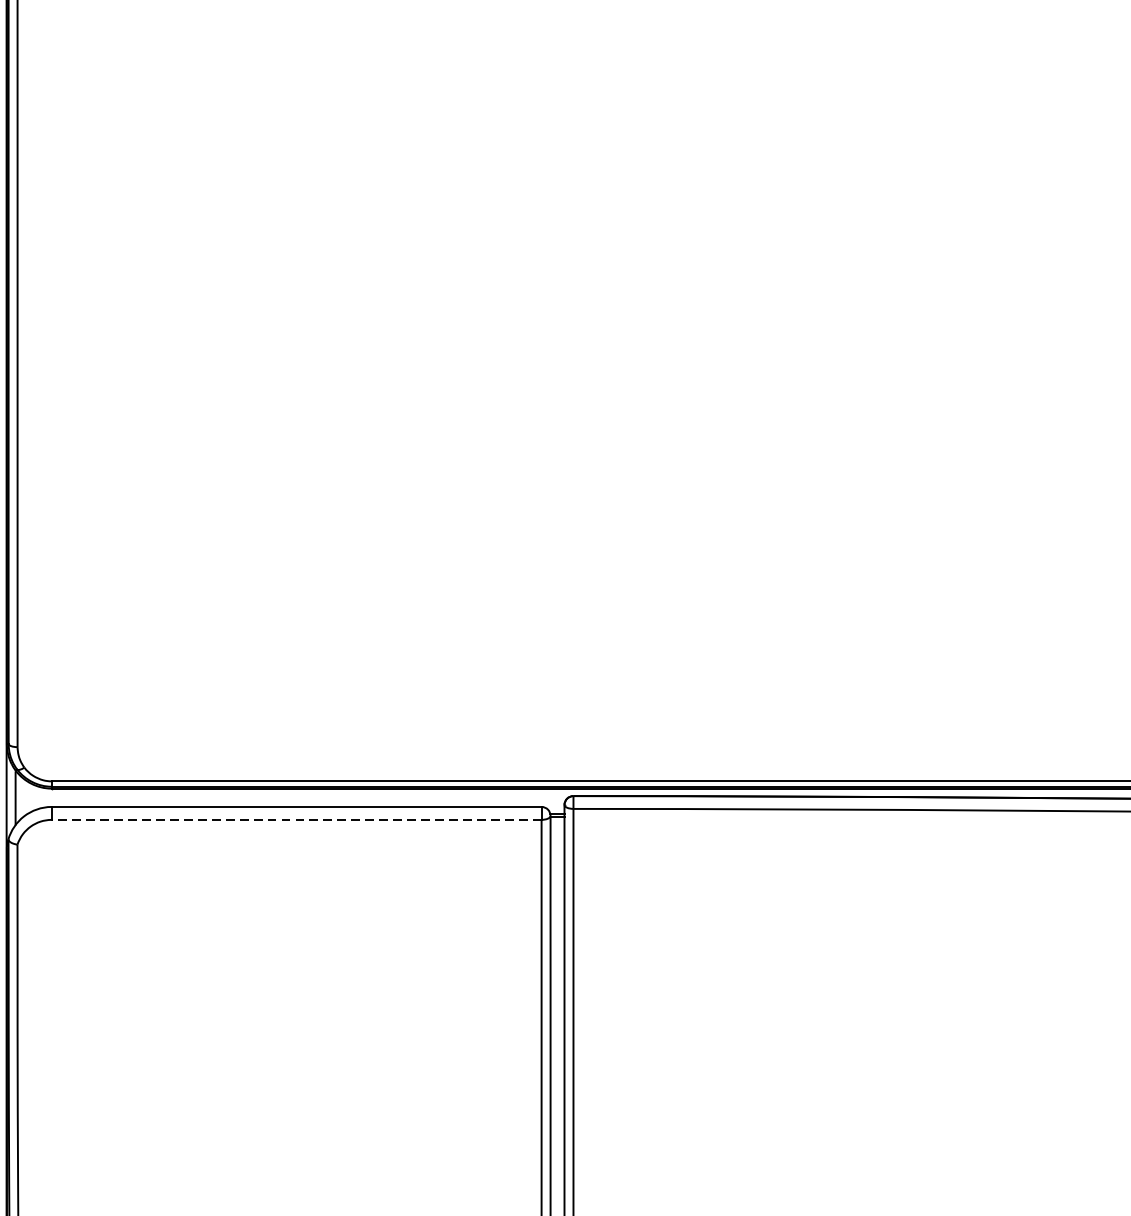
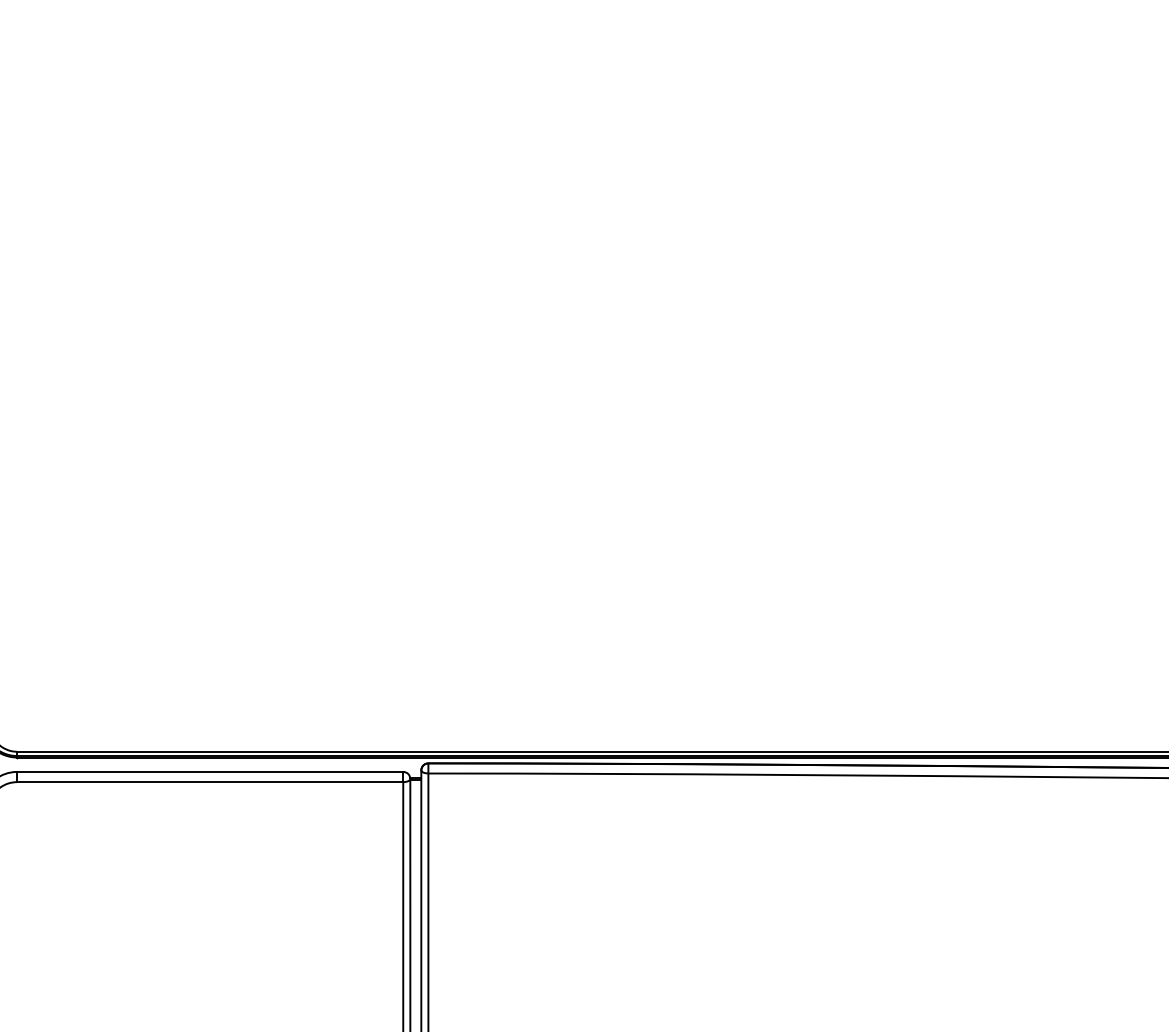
line: (295, 820) -> (209, 782), dashed -> solid

